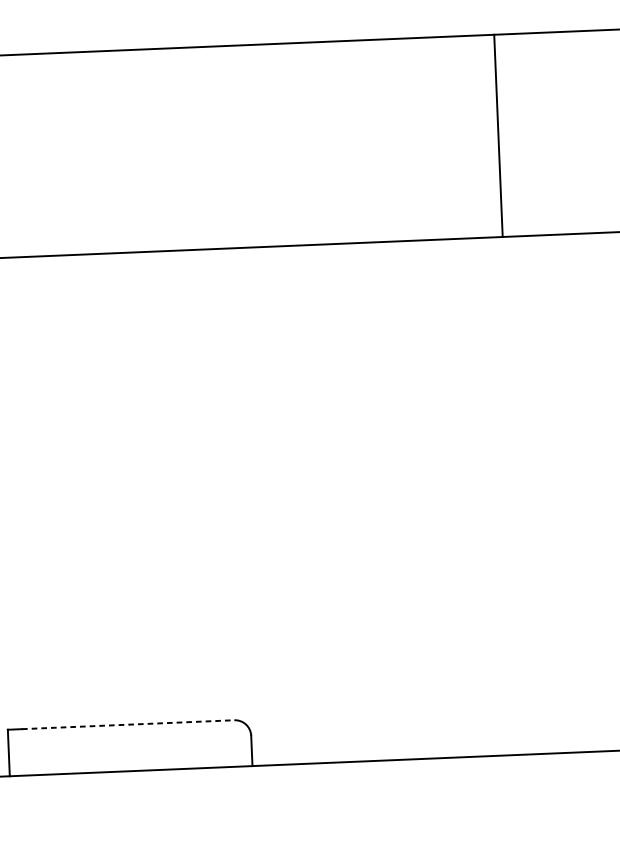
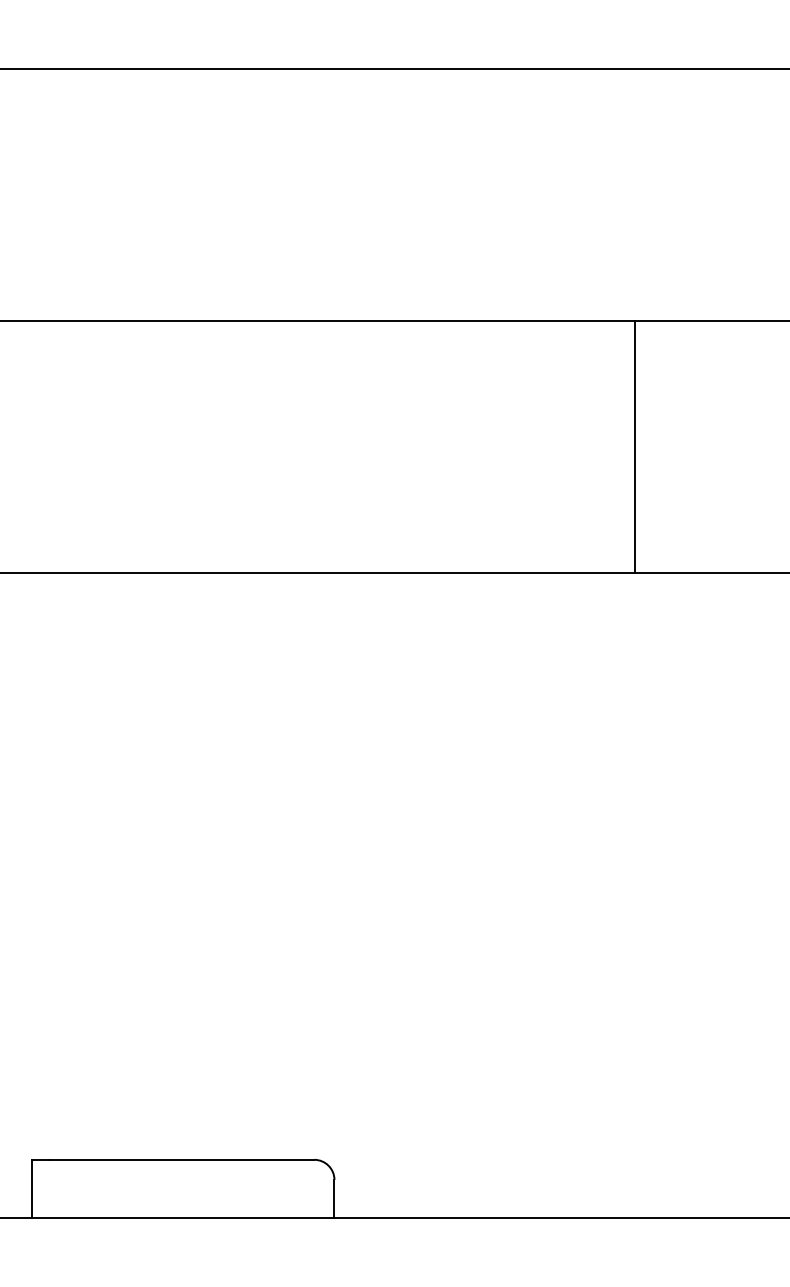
line: (498, 135) -> (635, 446), moved
line: (128, 724) -> (182, 1159), dashed -> solid

